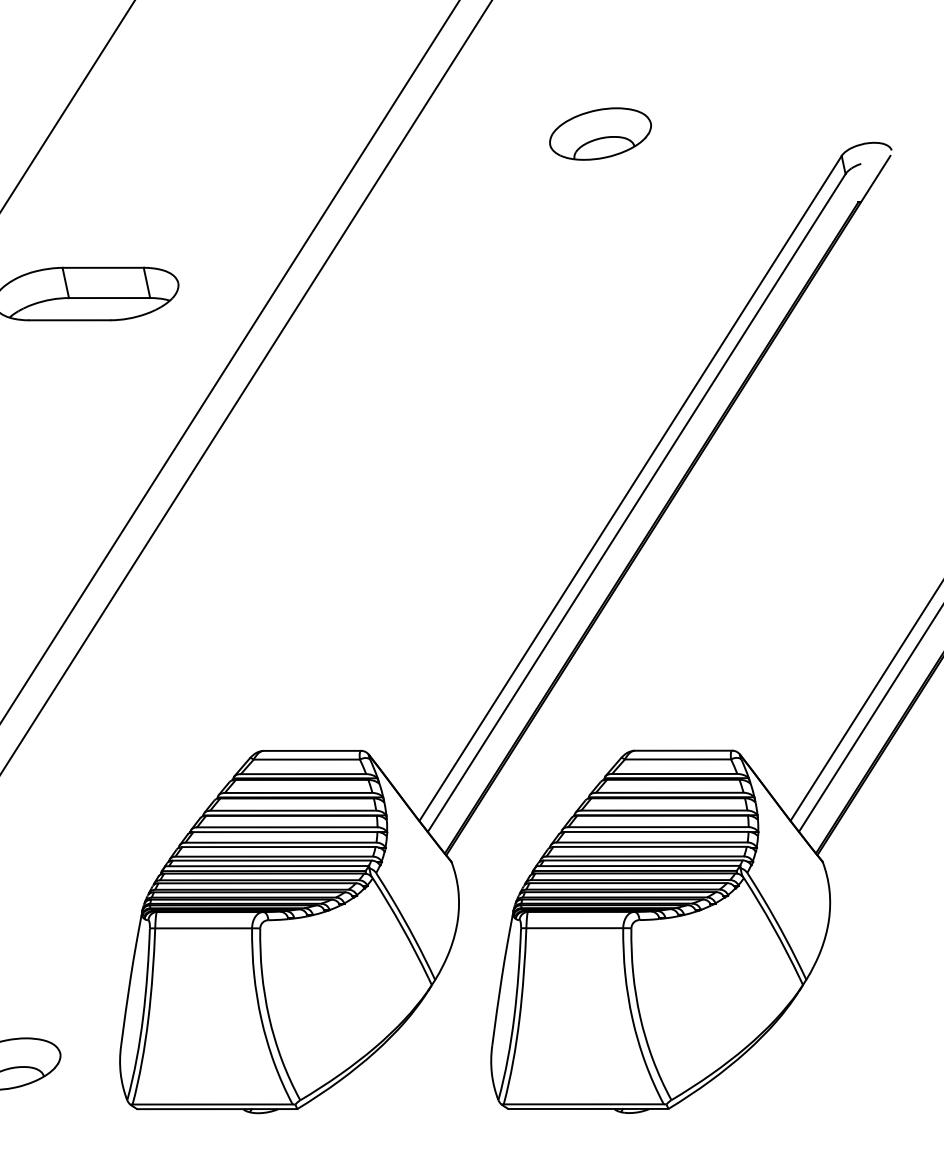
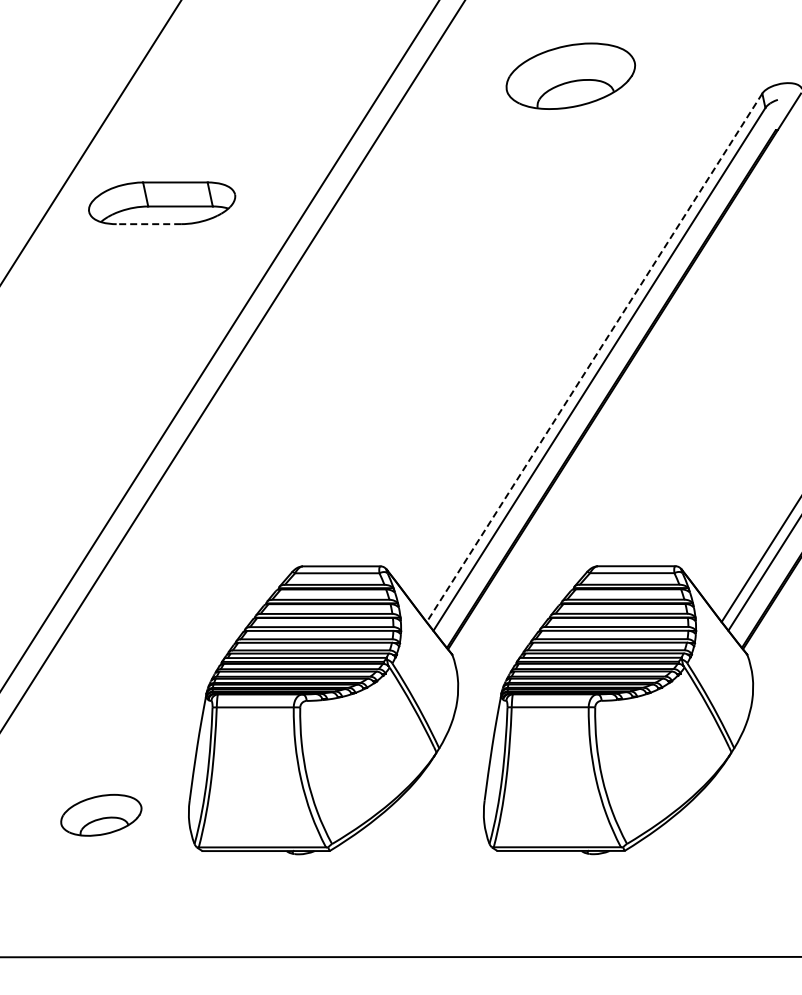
part: (600, 133) -> (570, 75), size x1.6
line: (69, 320) -> (148, 224), solid -> dashed
line: (630, 489) -> (594, 358), solid -> dashed

